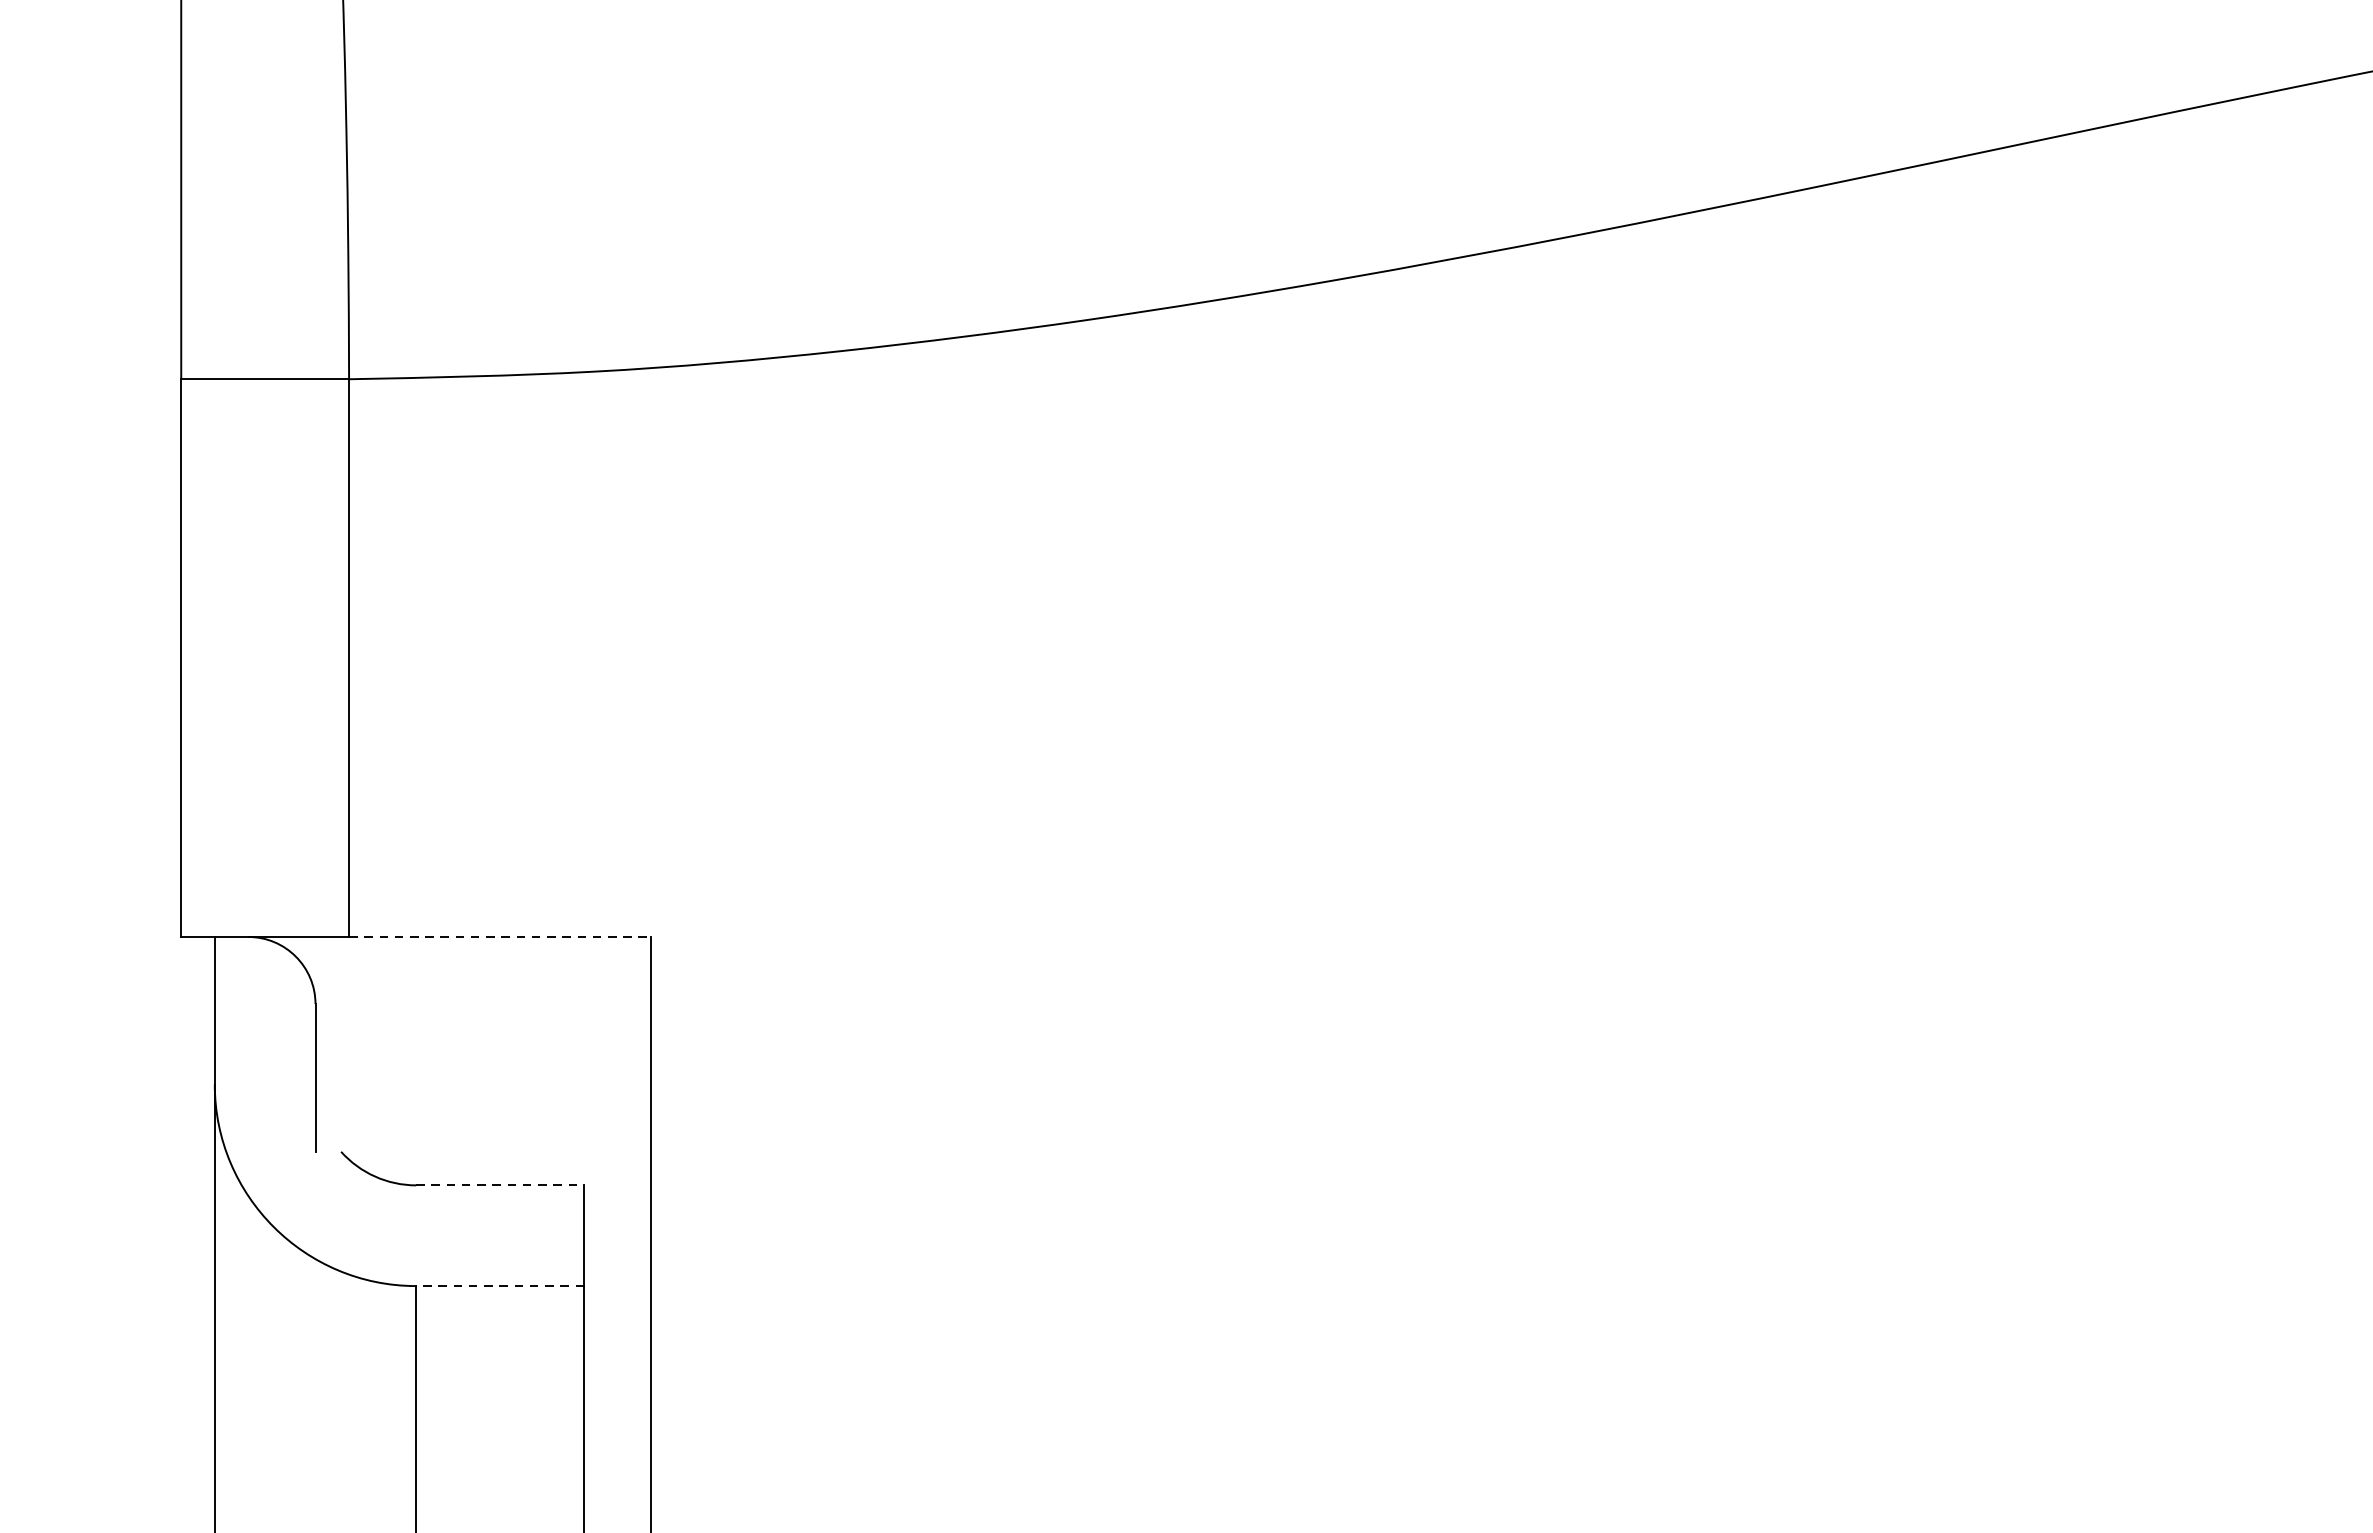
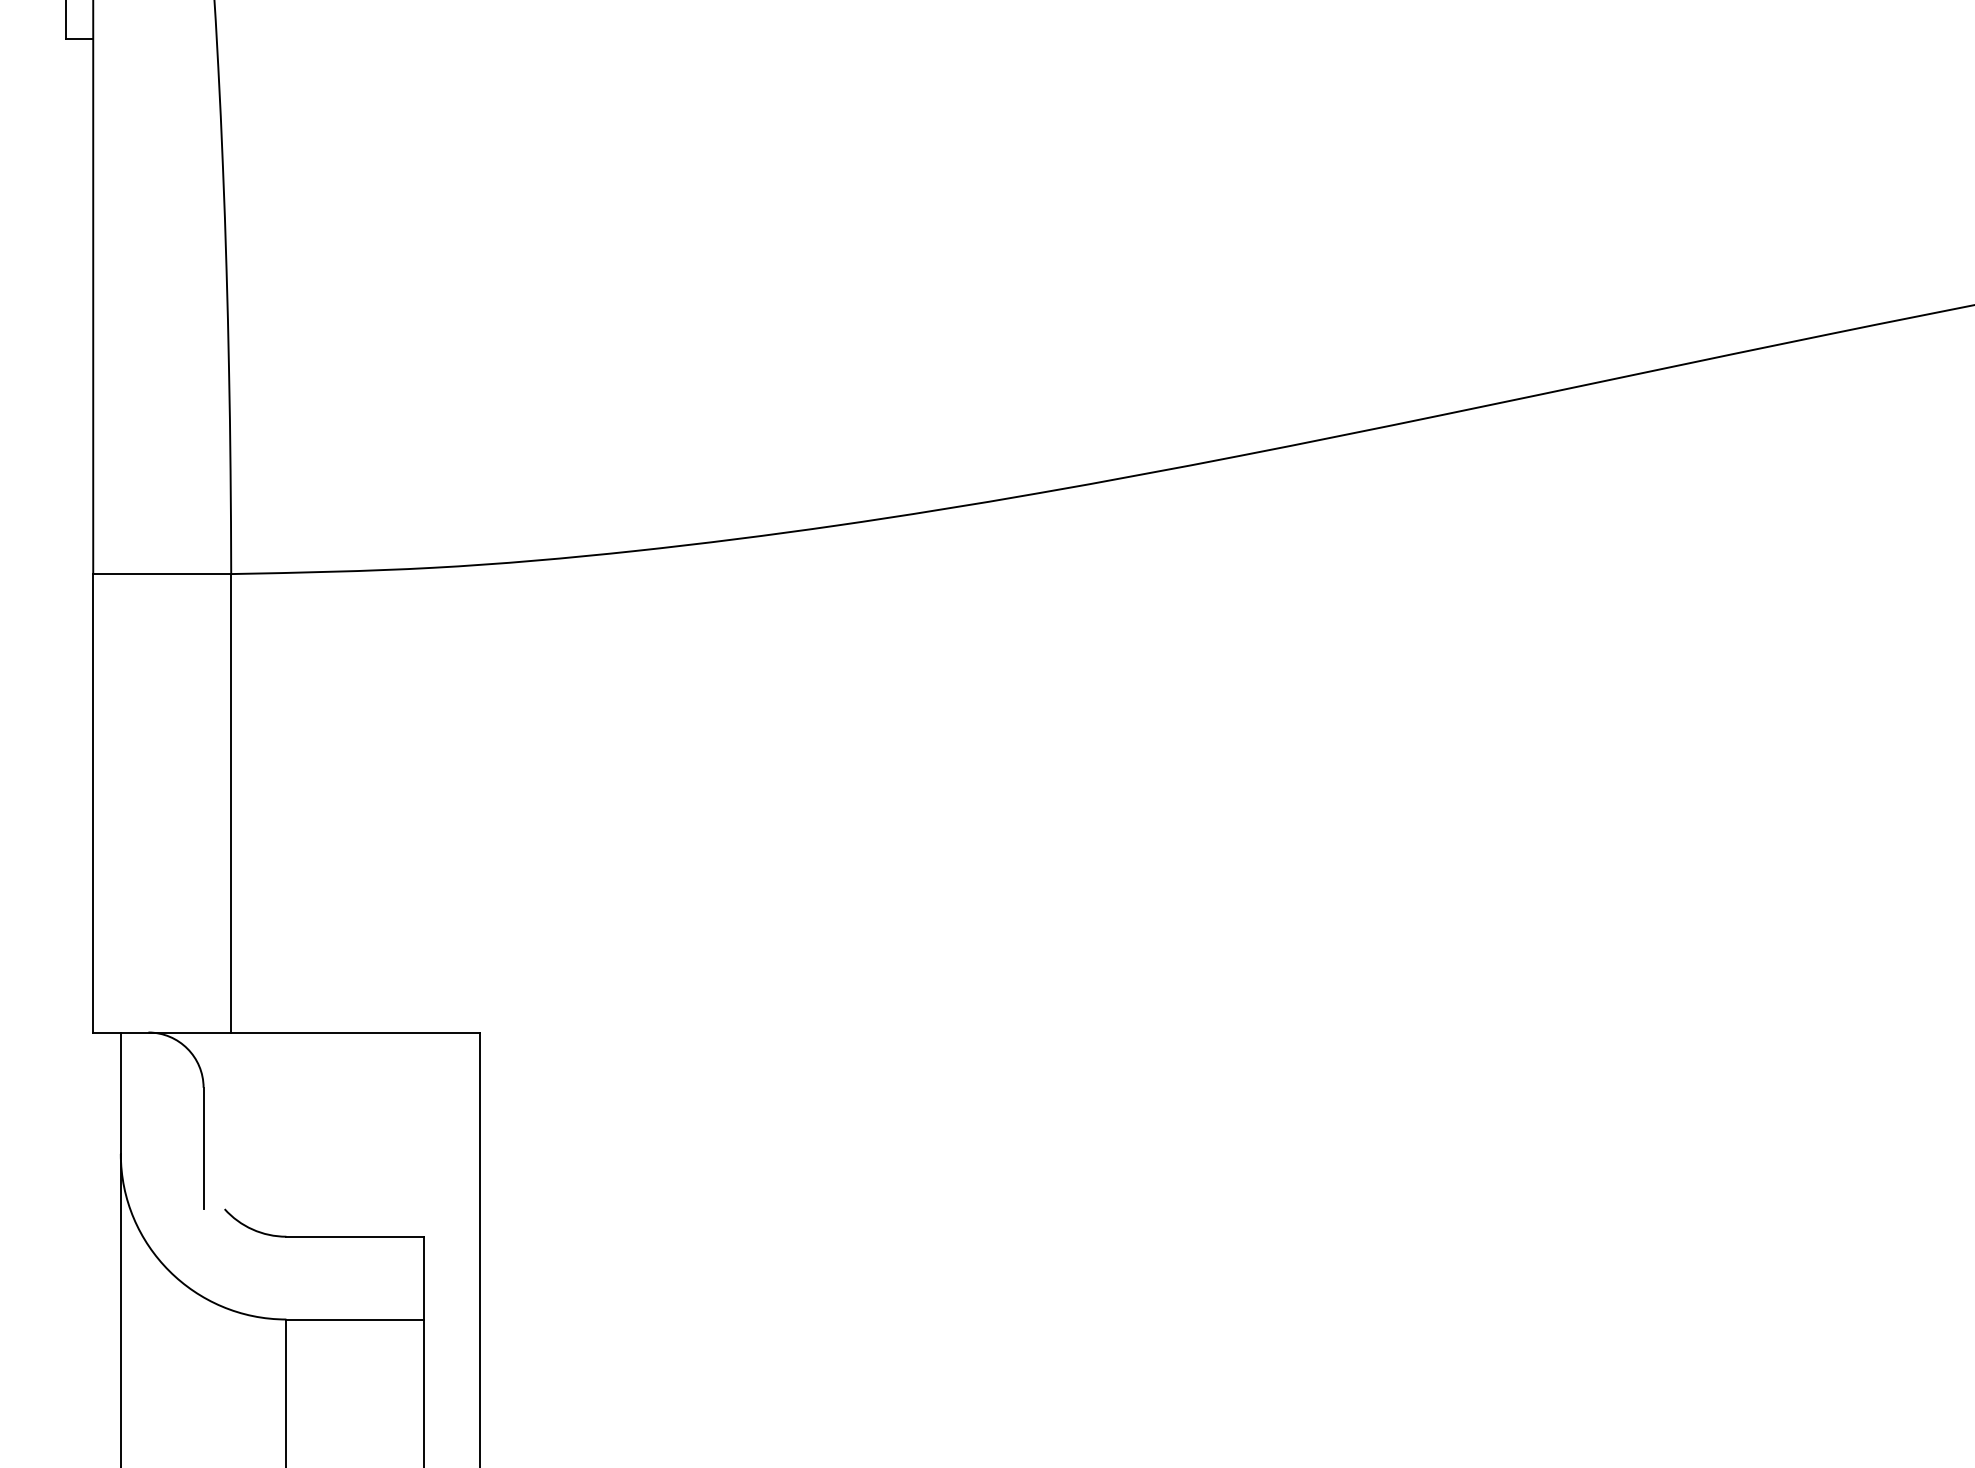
line: (500, 936) -> (355, 1032), dashed -> solid
line: (500, 1185) -> (355, 1236), dashed -> solid
line: (500, 1286) -> (355, 1319), dashed -> solid

